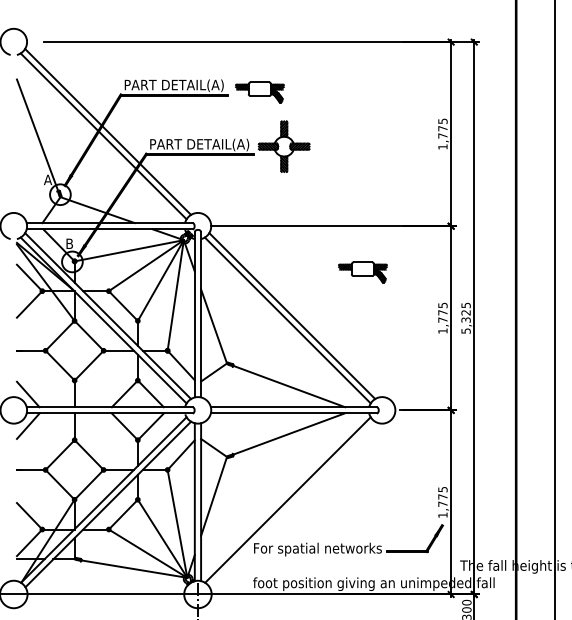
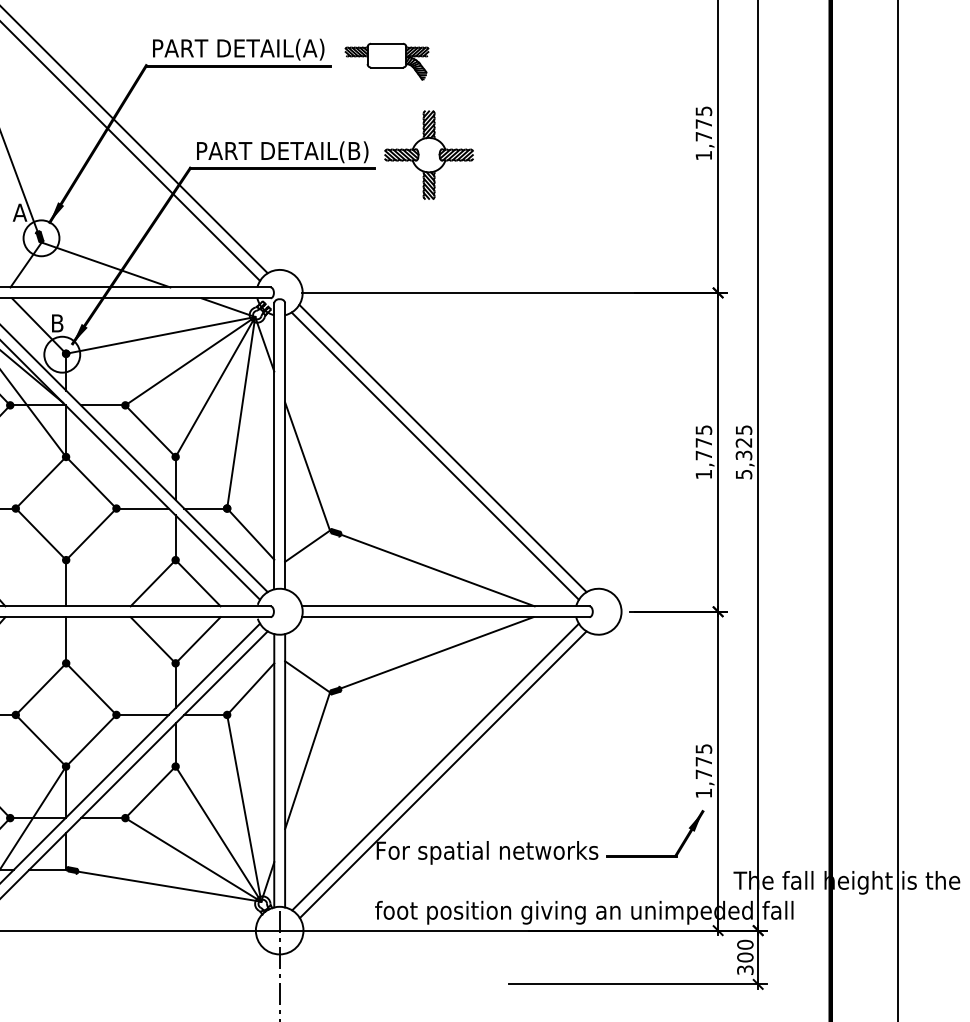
text: (240, 144) -> (353, 151), PART DETAIL(A) -> PART DETAIL(B)
part: (362, 272) -> (564, 373), removed
line: (292, 504) -> (443, 774), added

